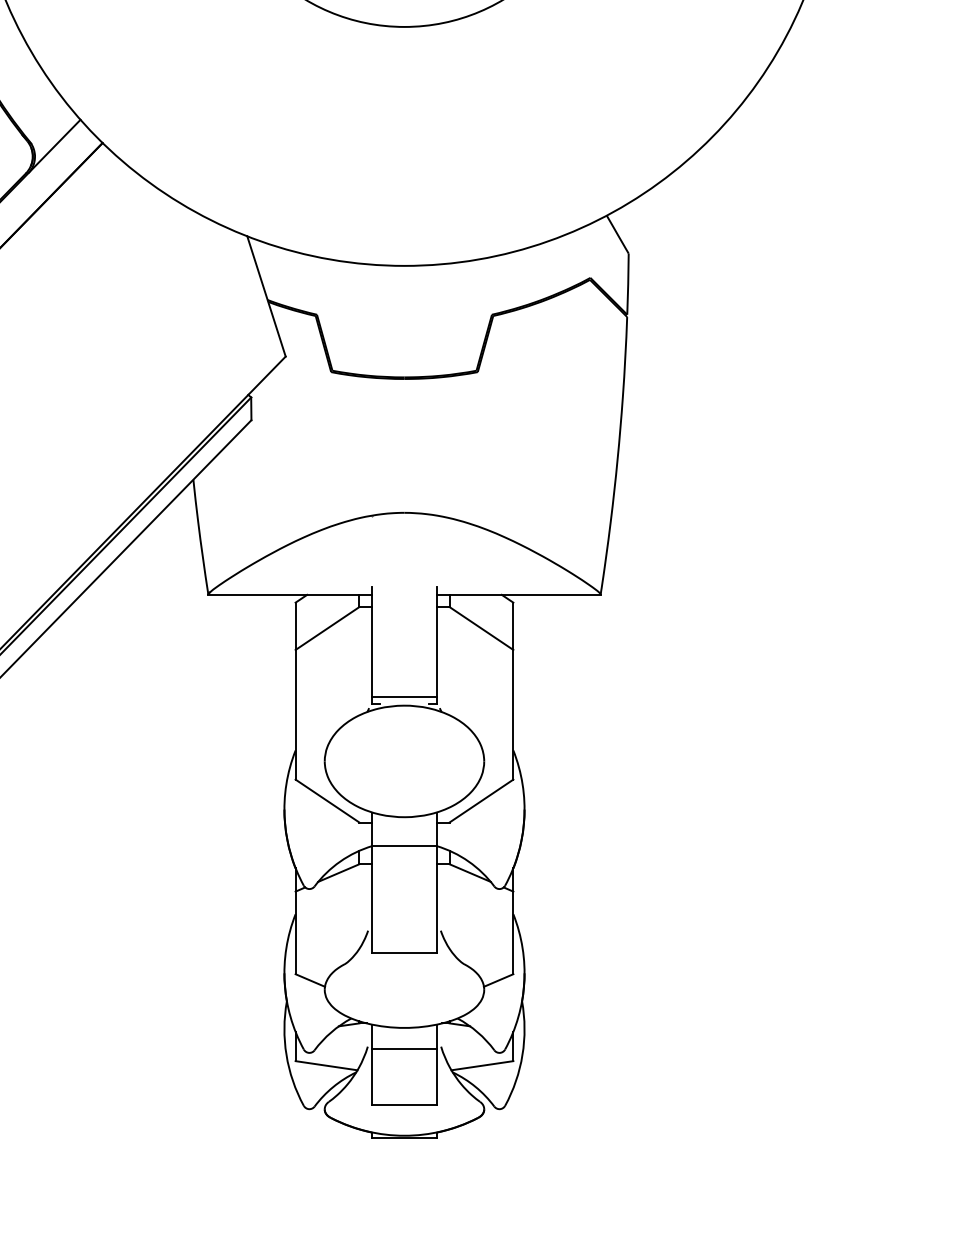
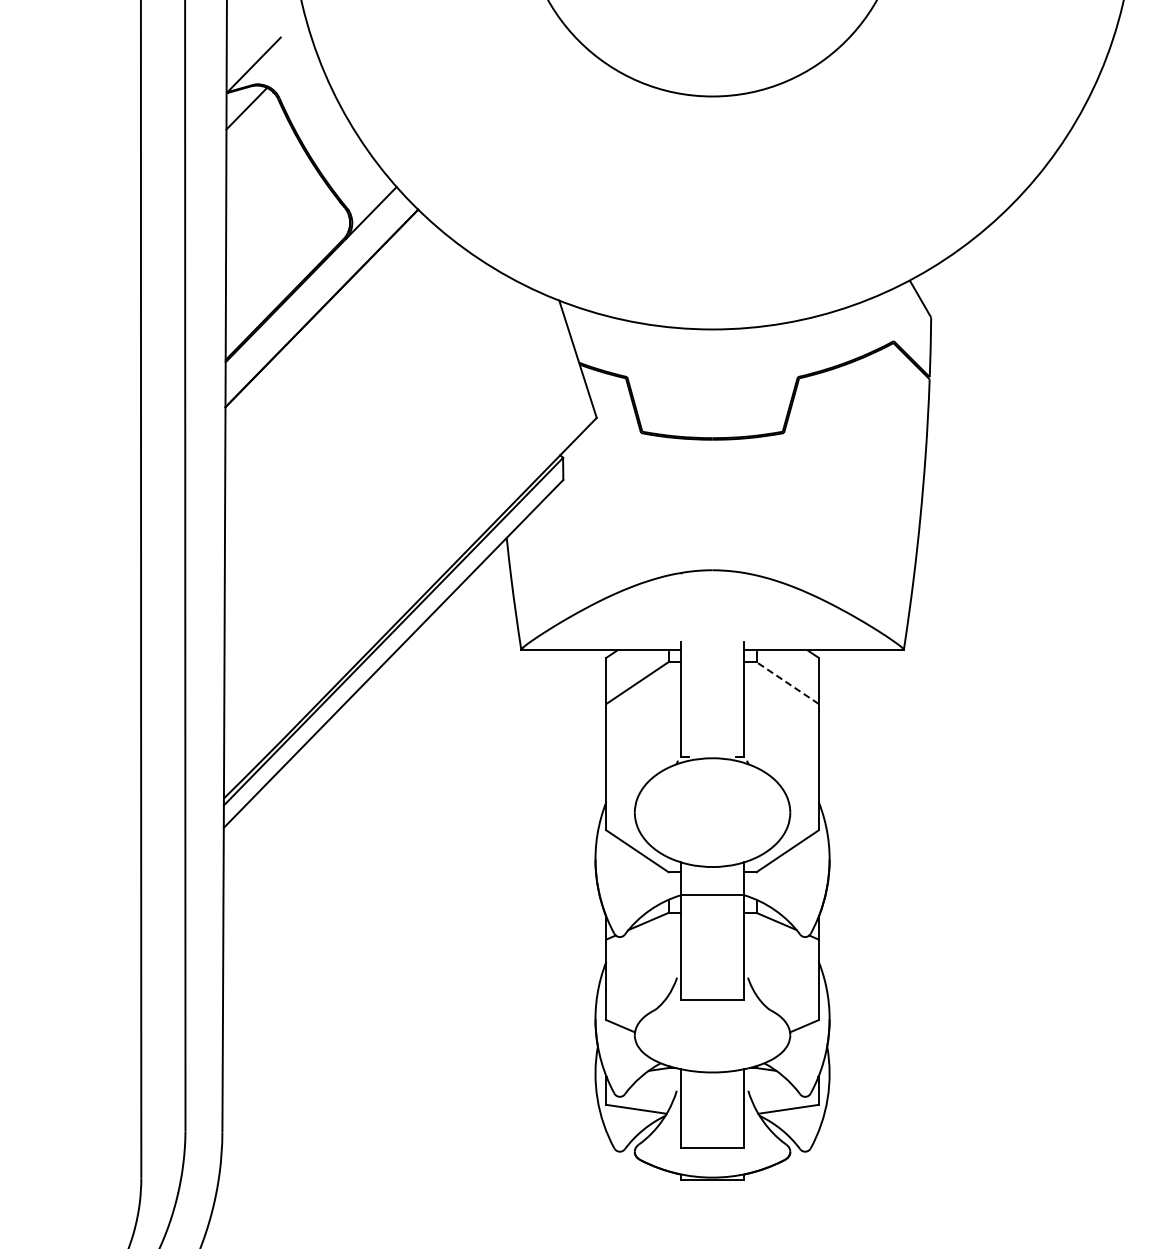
line: (481, 627) -> (787, 682), solid -> dashed
line: (404, 696) -> (712, 749), removed
line: (404, 1049) -> (712, 1093), removed

